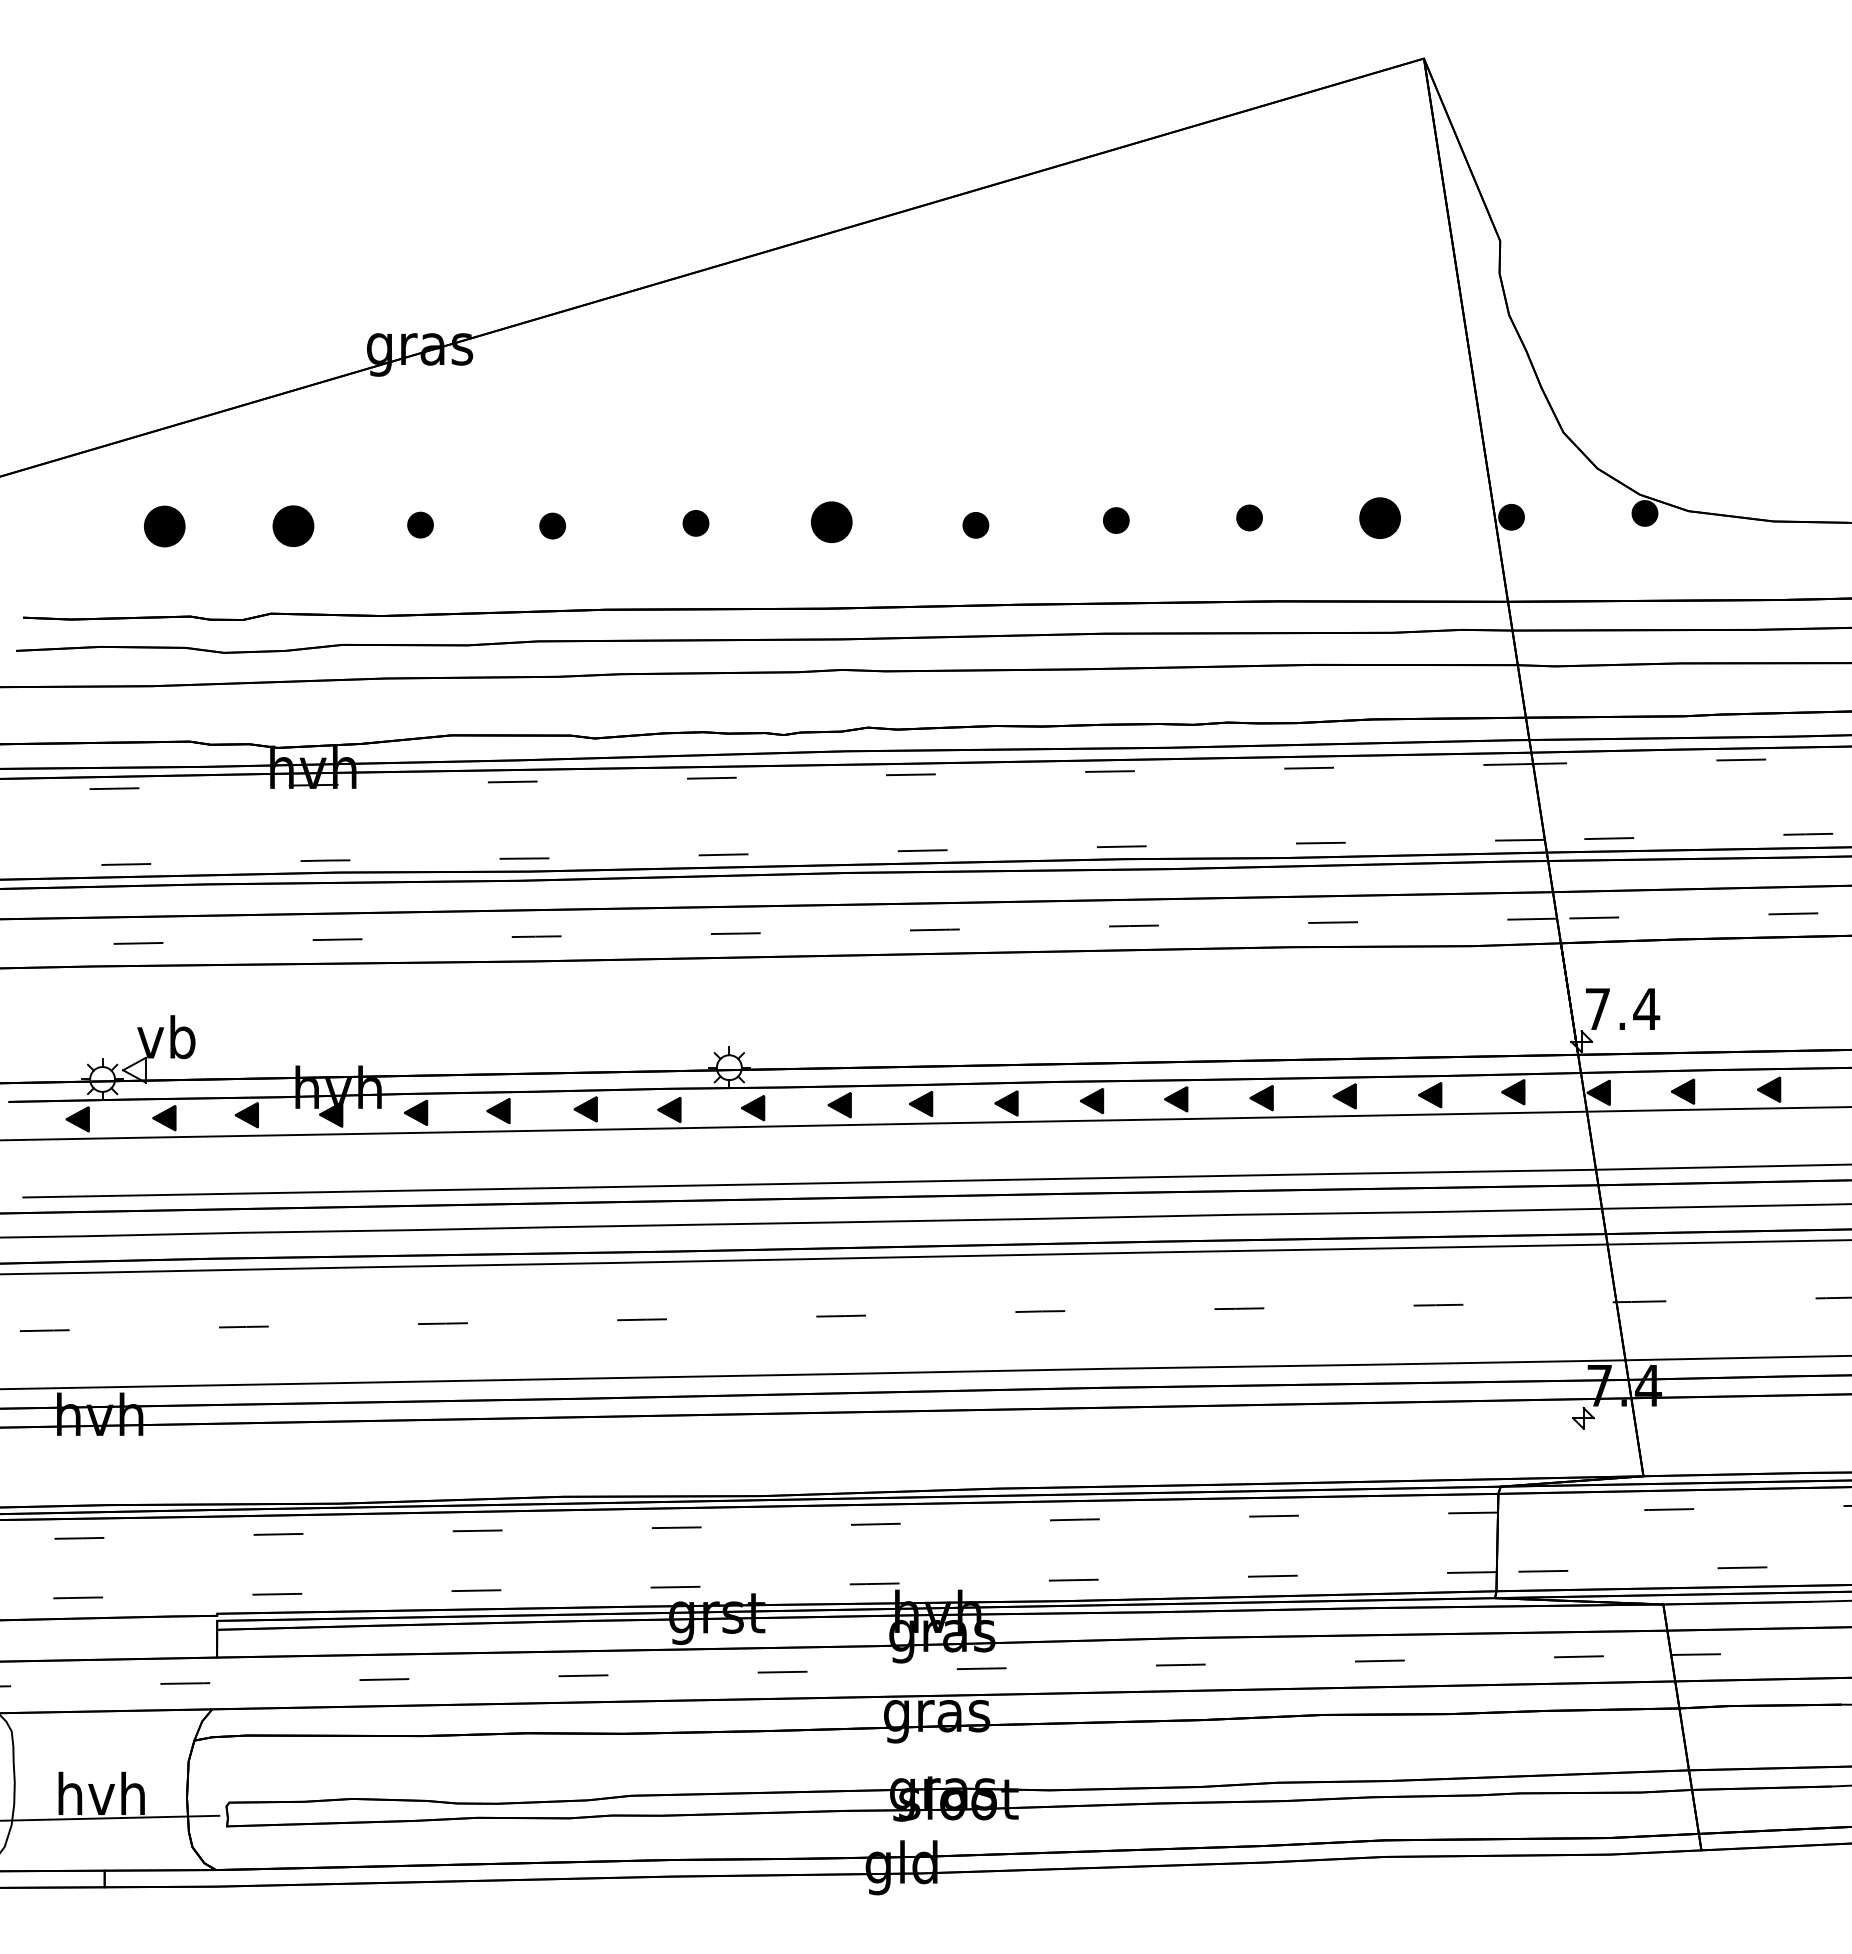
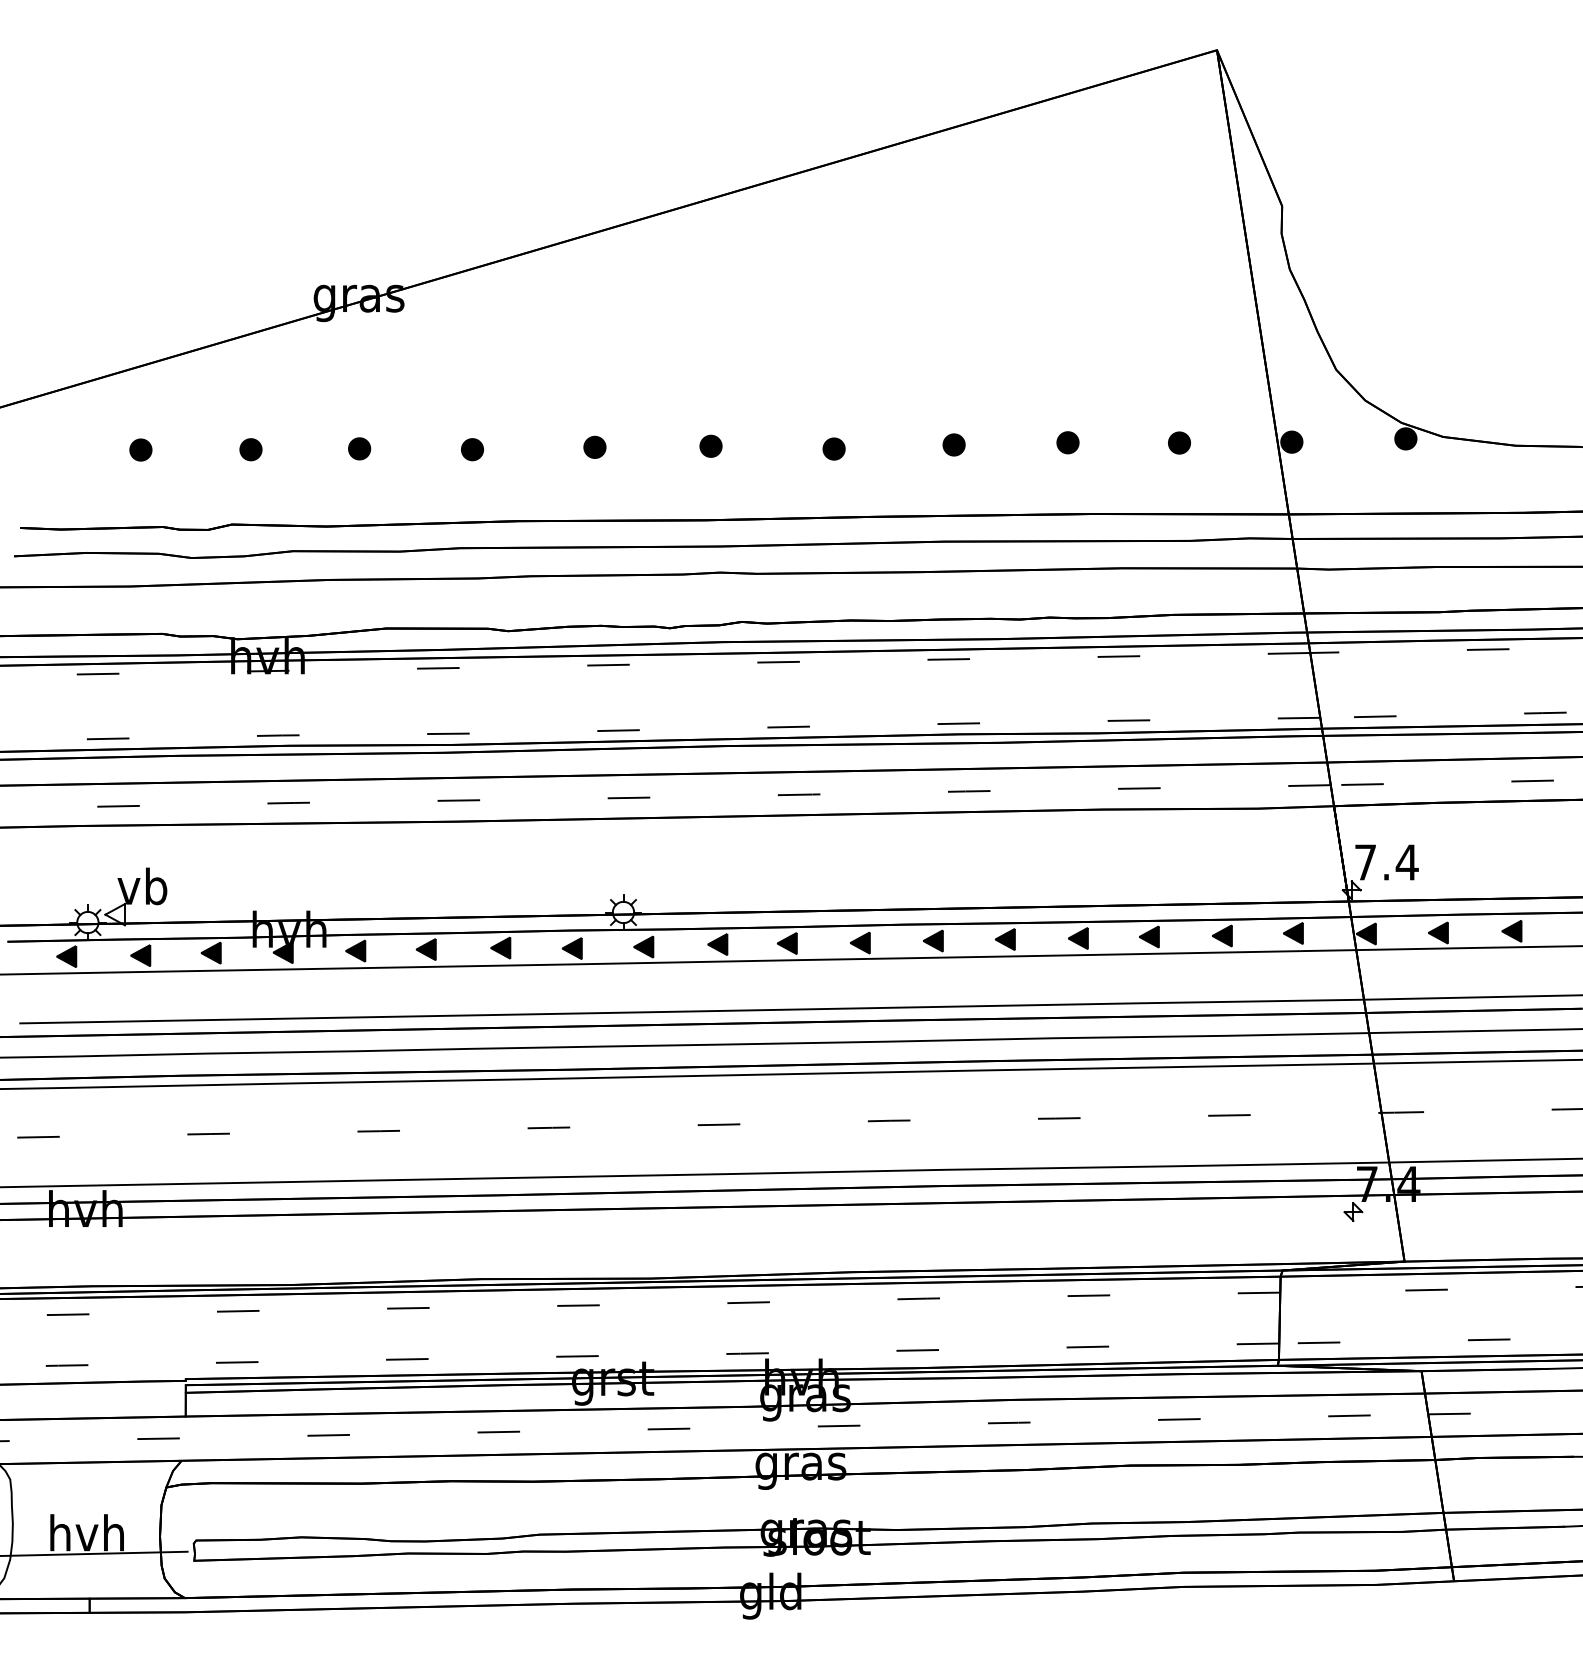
part: (1379, 518) -> (1179, 443), size x0.62
part: (831, 521) -> (710, 445), size x0.62
part: (293, 525) -> (251, 449), size x0.62
part: (164, 526) -> (140, 450), size x0.62

